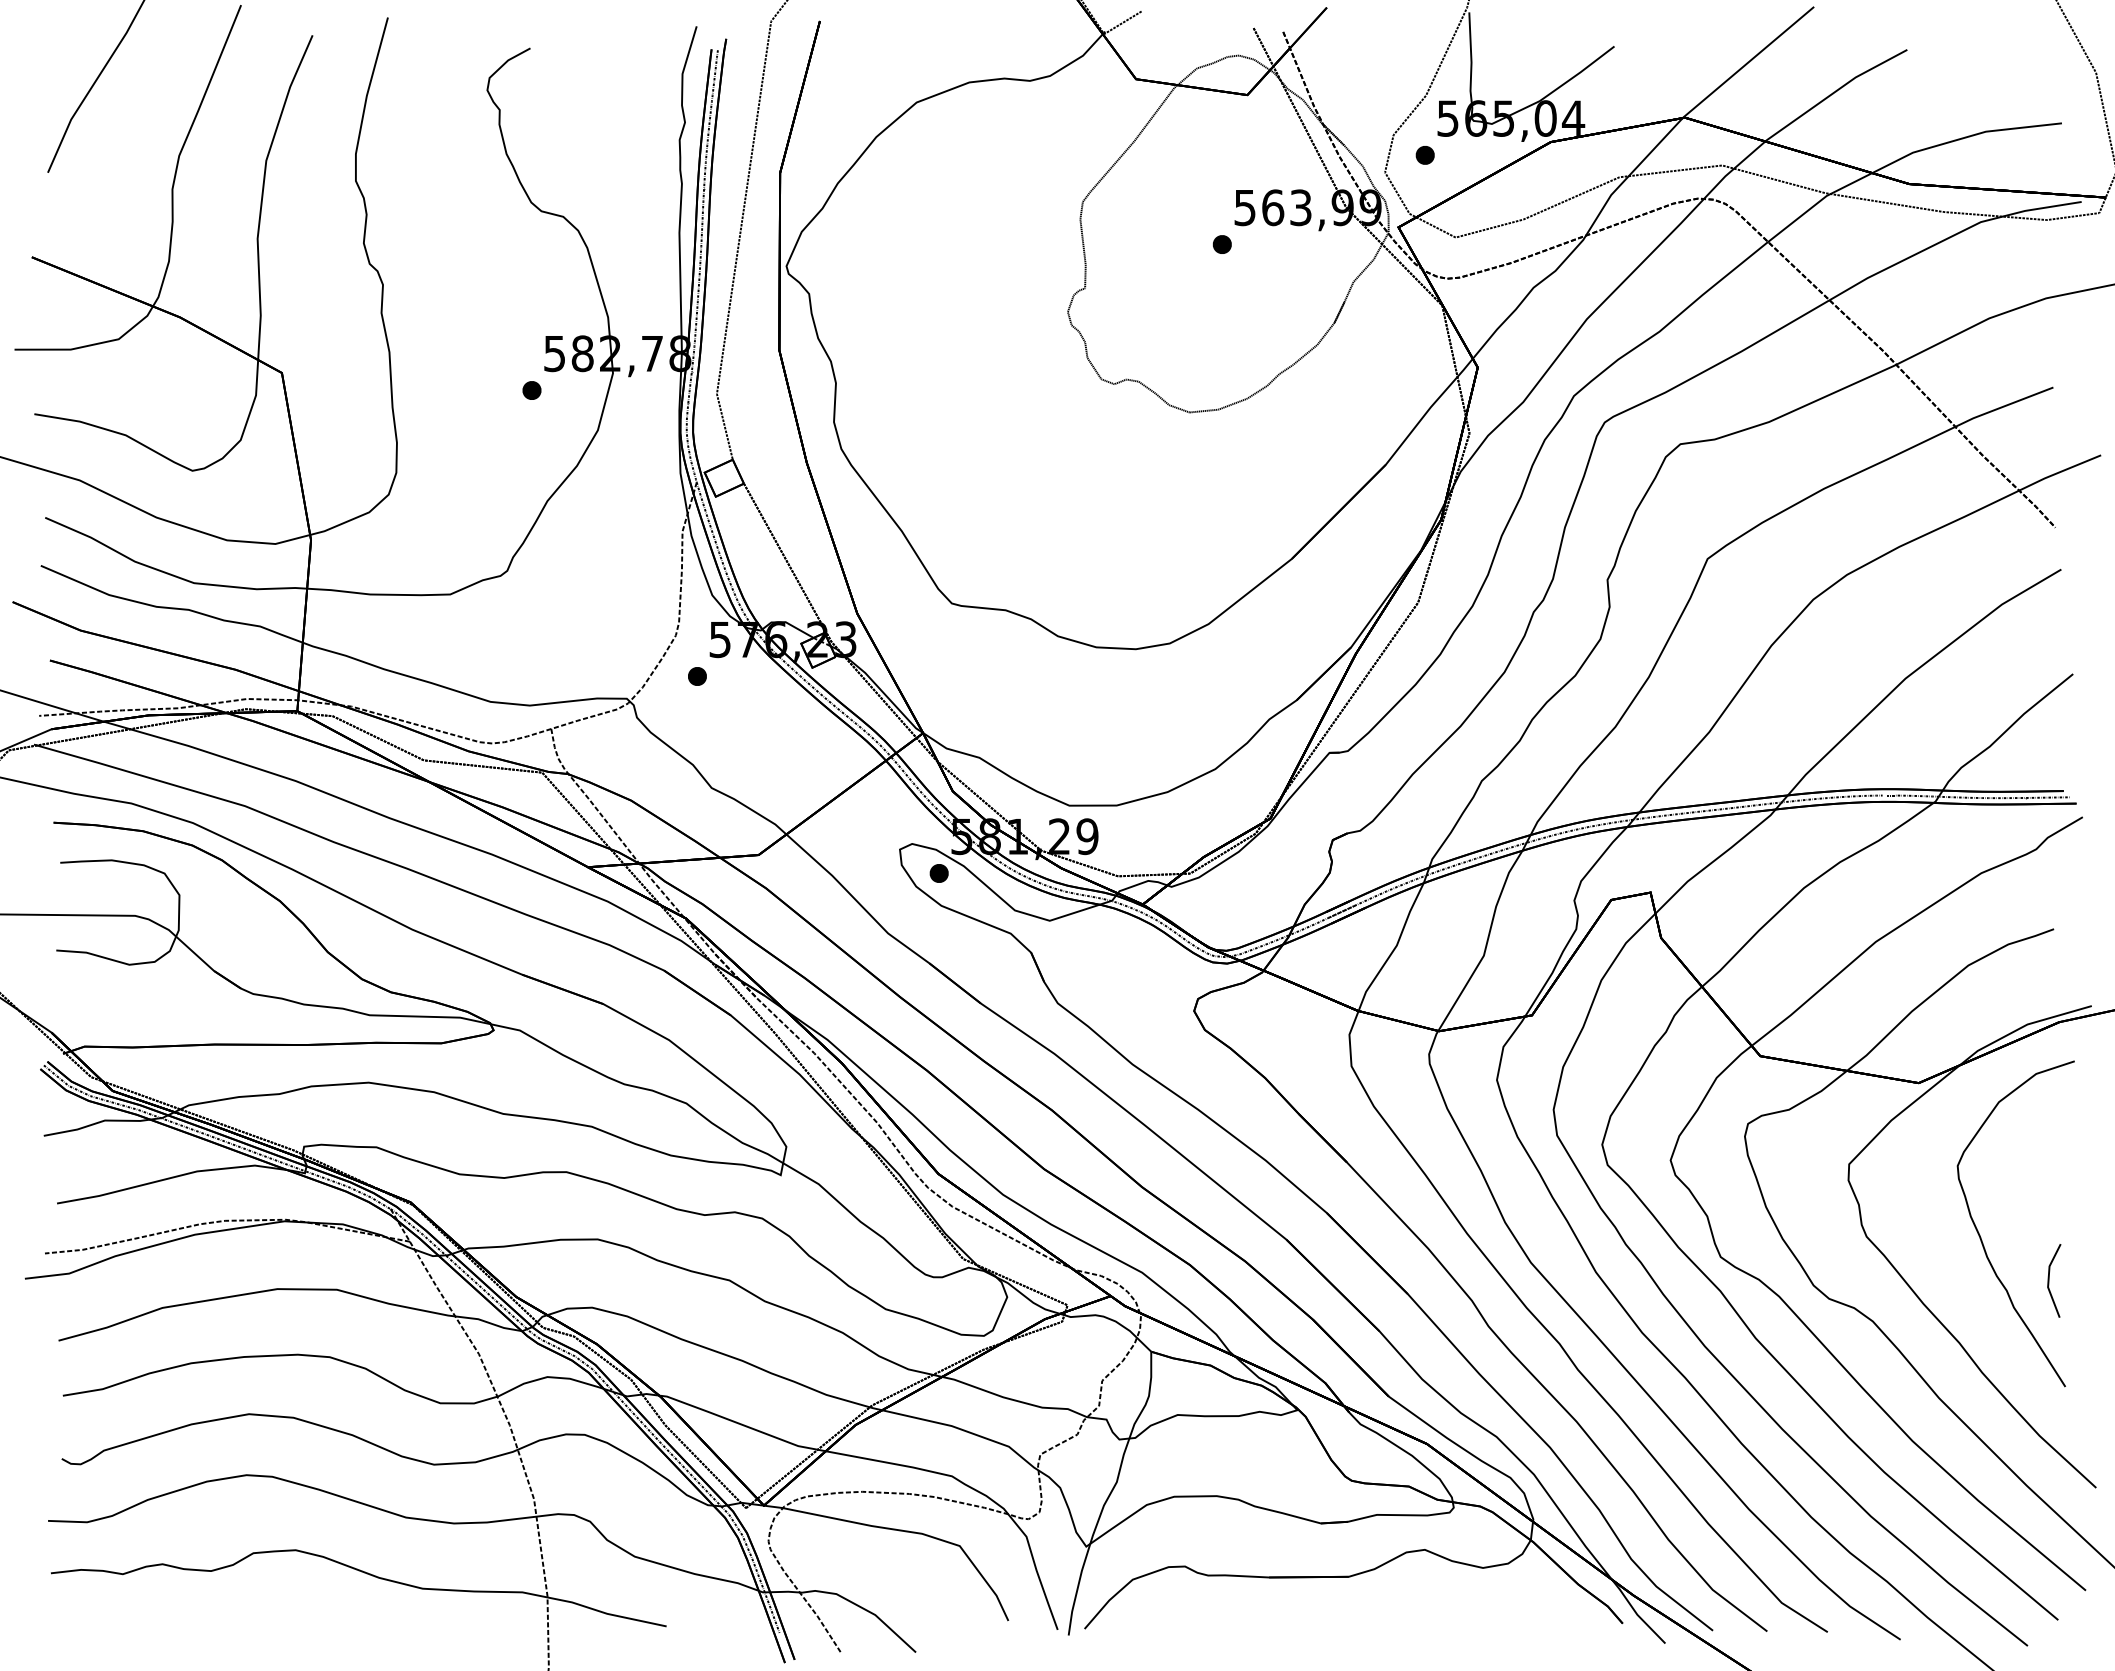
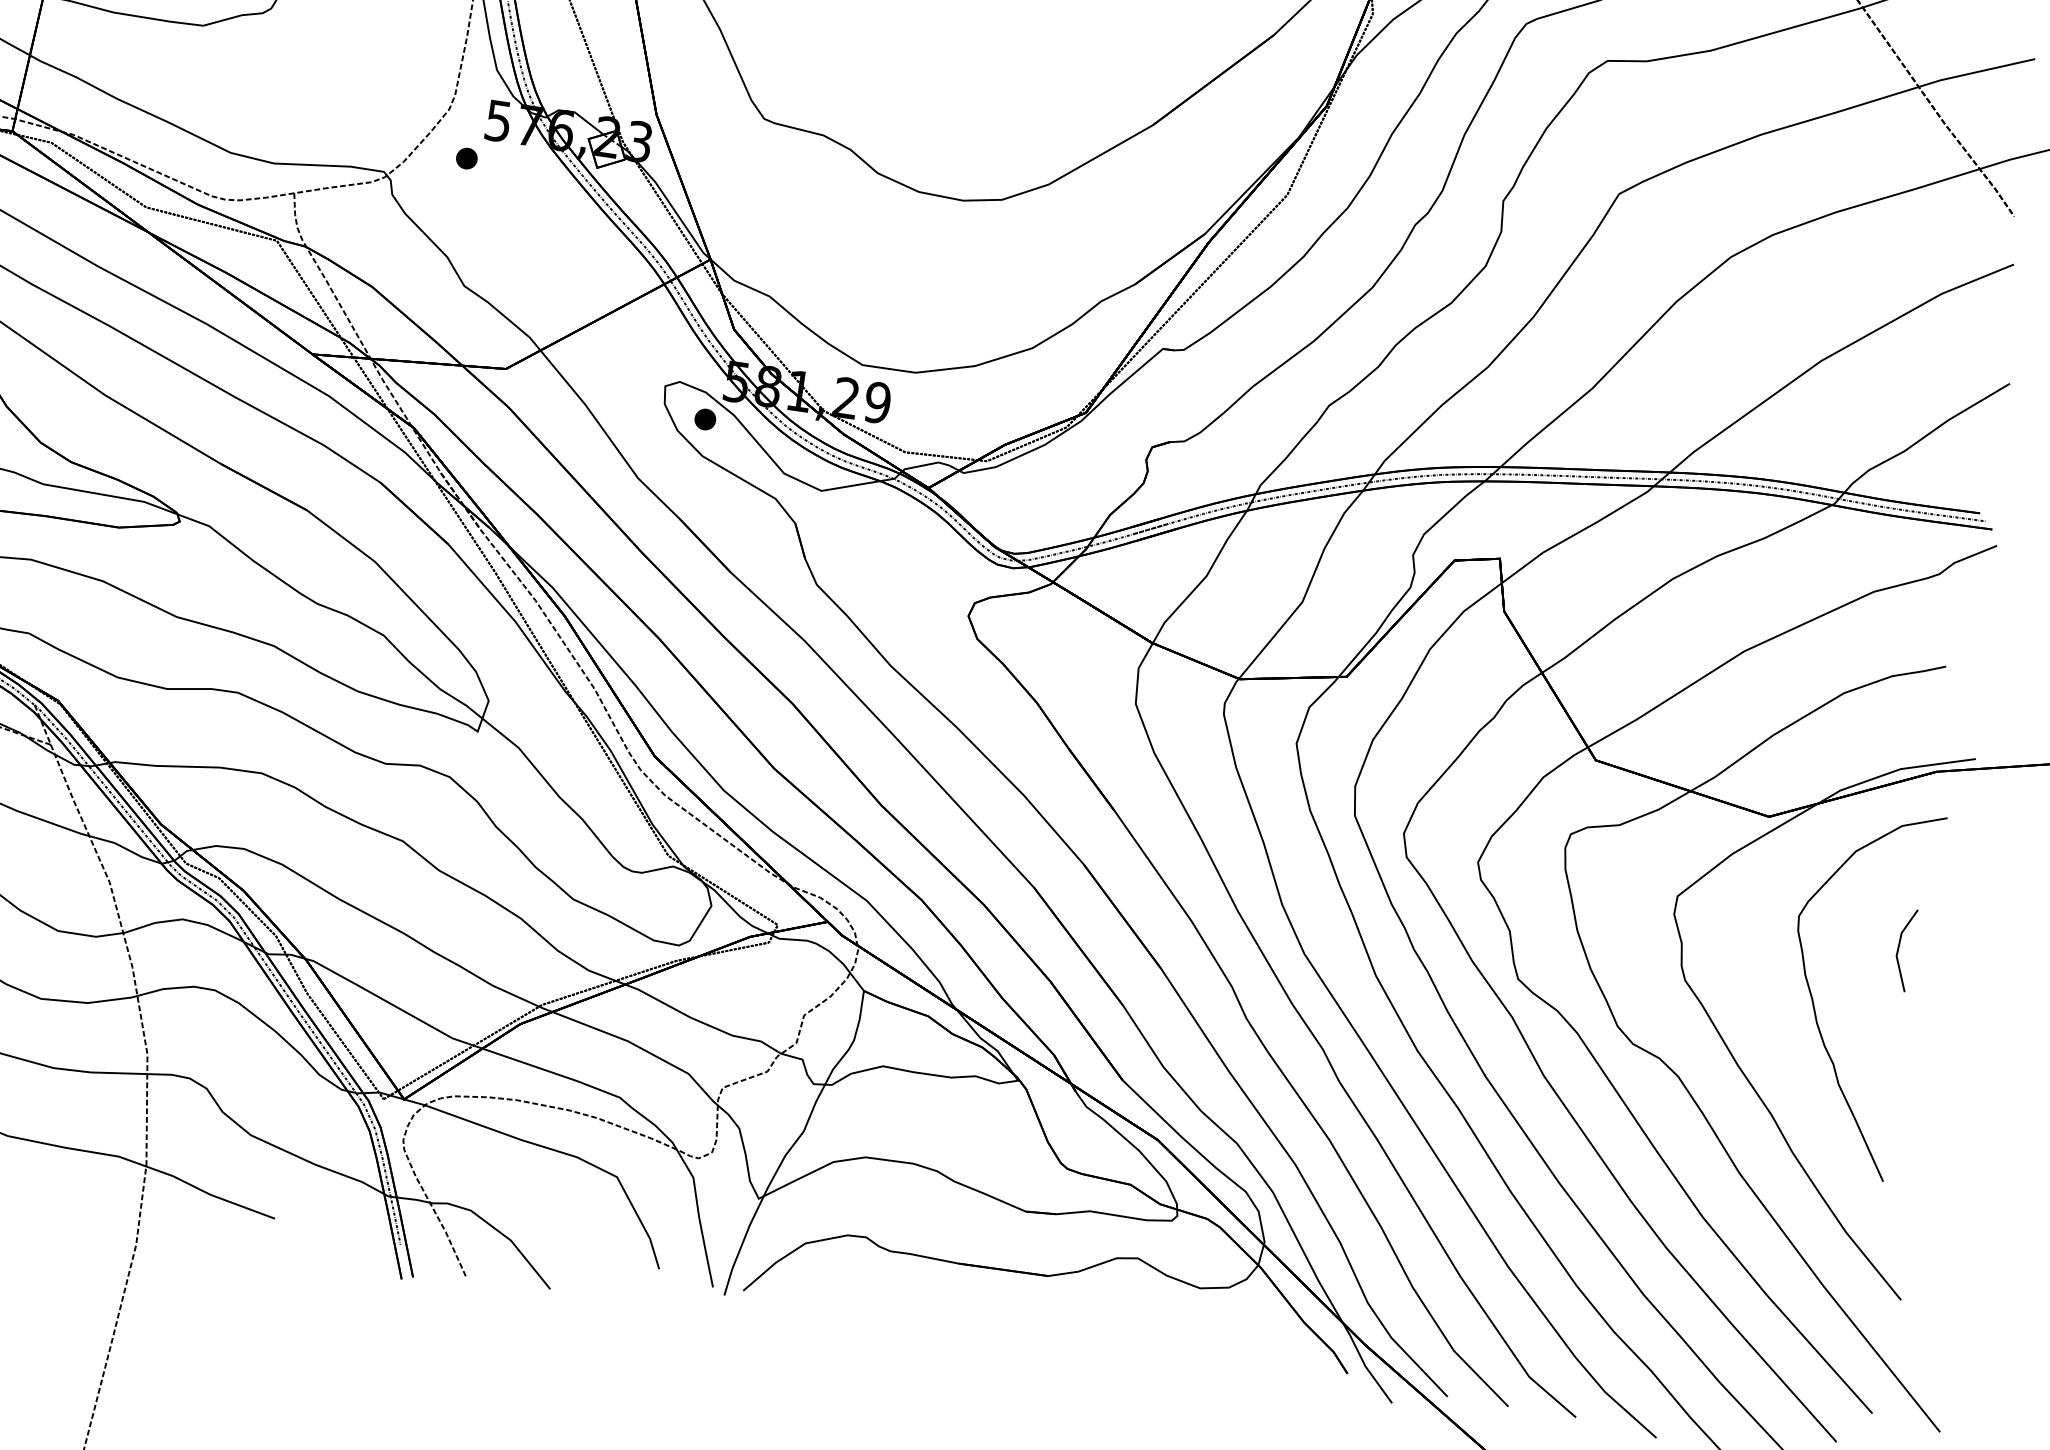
part: (2054, 1280) -> (1904, 949), moved

